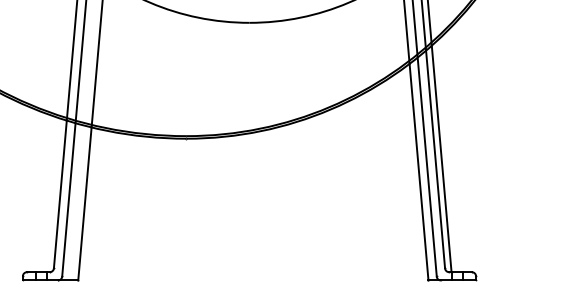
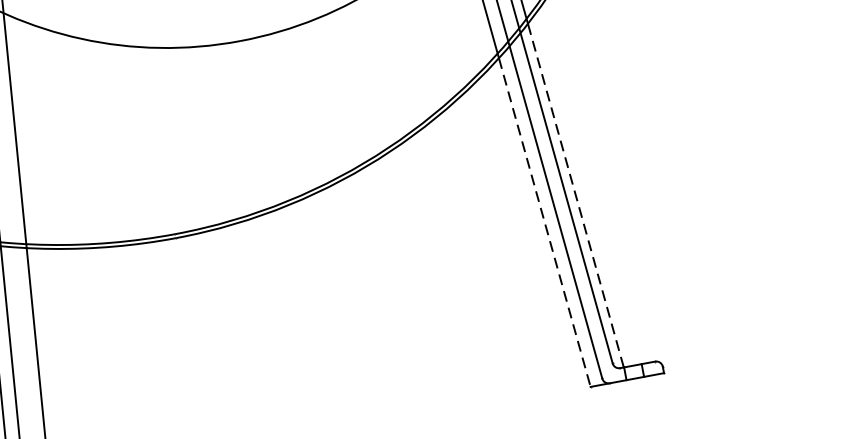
line: (441, 158) -> (575, 194), solid -> dashed
line: (419, 172) -> (545, 222), solid -> dashed

